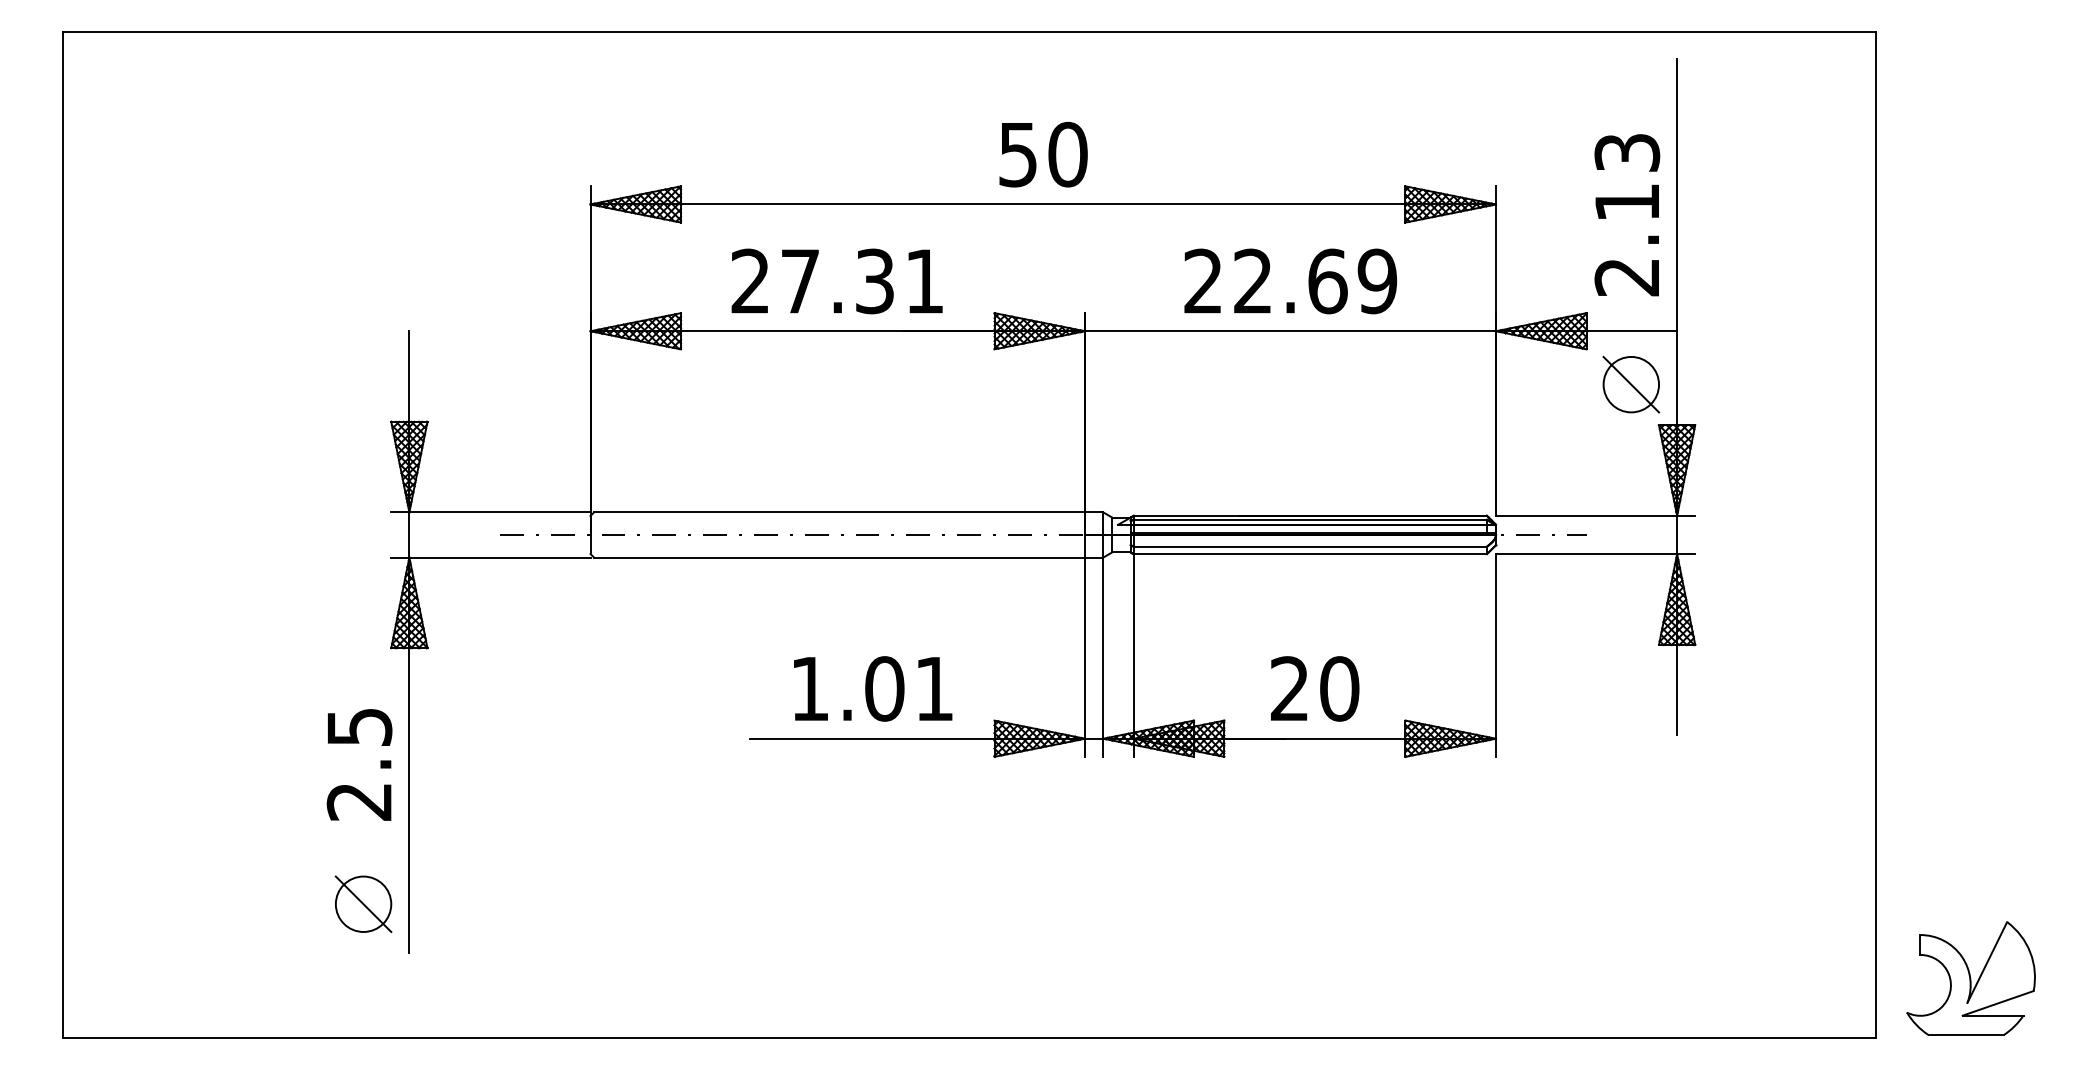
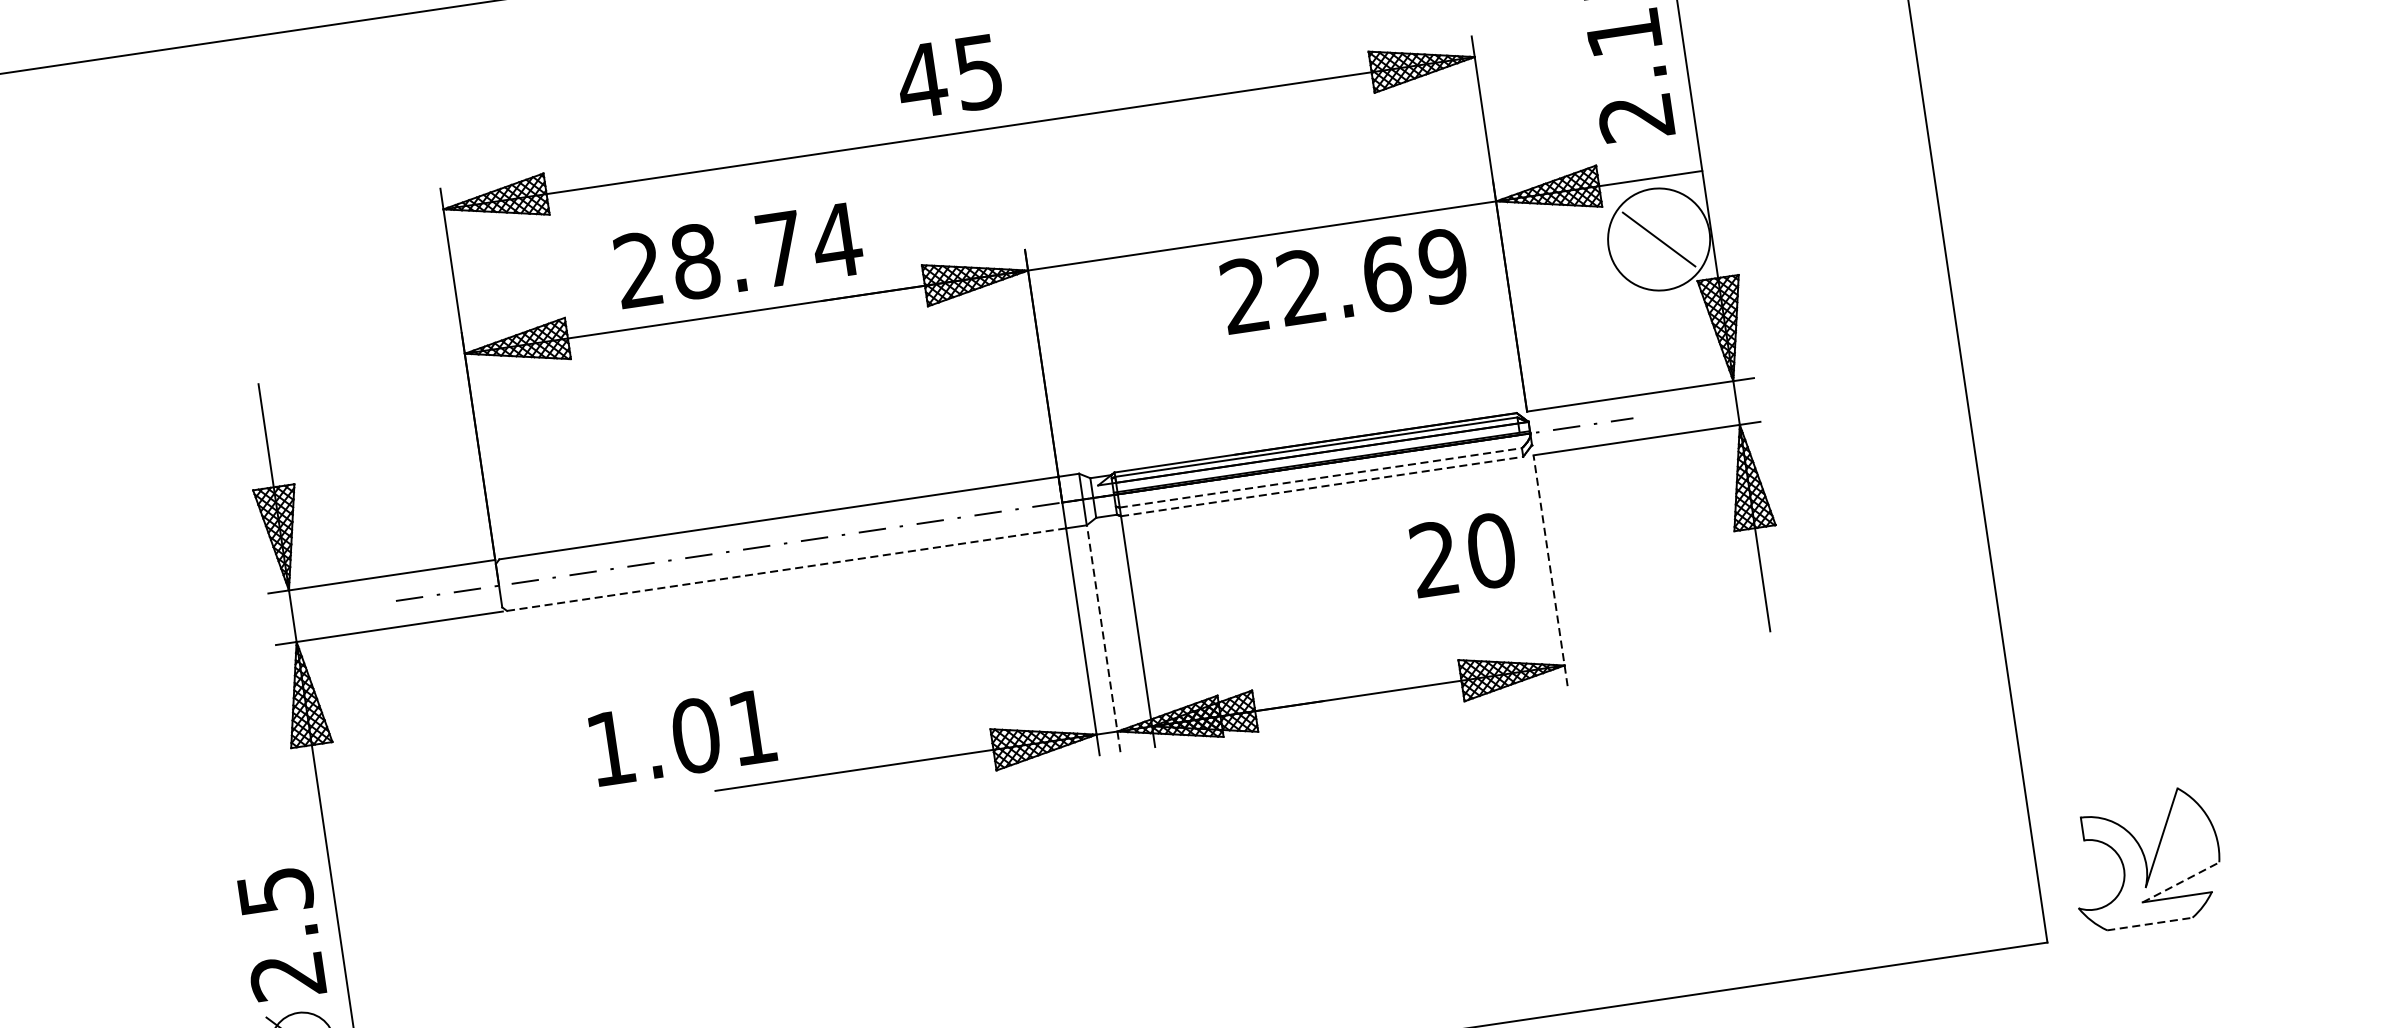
text: (1042, 154) -> (949, 76), 50 -> 45
text: (863, 281) -> (767, 251), 27.31 -> 28.74
text: (1290, 281) -> (1344, 281), moved
circle: (1631, 384) -> (1659, 239), size x1.6
line: (1310, 546) -> (1320, 477), solid -> dashed
line: (1310, 554) -> (1322, 486), solid -> dashed
line: (840, 557) -> (787, 569), solid -> dashed
line: (1496, 655) -> (1551, 570), solid -> dashed
line: (1103, 657) -> (1103, 639), solid -> dashed
text: (873, 688) -> (683, 737), moved
text: (1315, 688) -> (1463, 554), moved
text: (359, 764) -> (281, 933), moved
line: (1998, 1003) -> (2181, 882), solid -> dashed
line: (1966, 1035) -> (2150, 924), solid -> dashed

